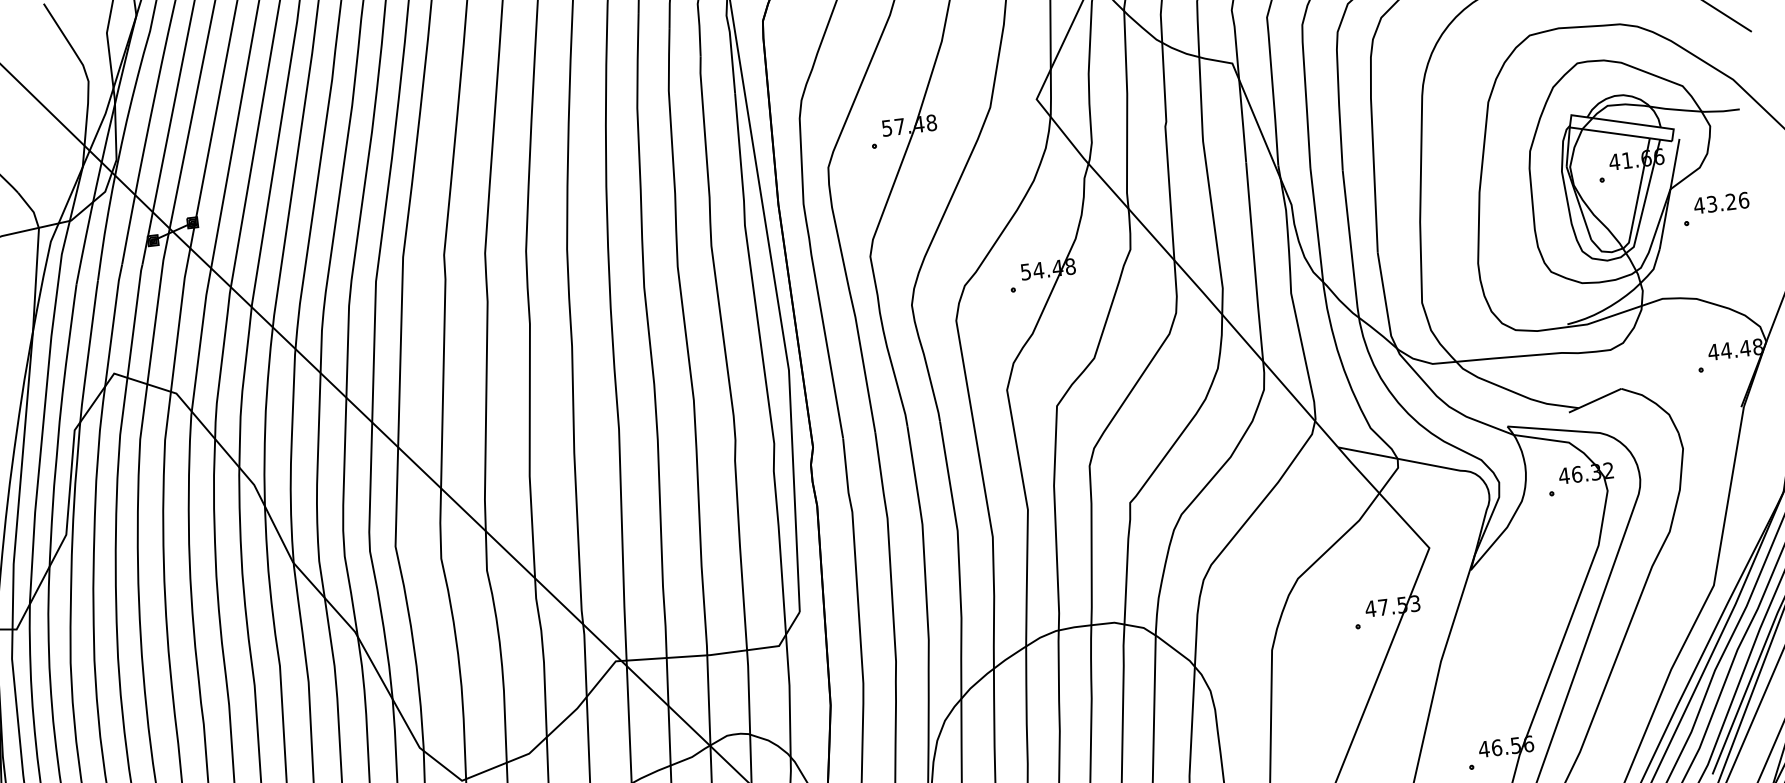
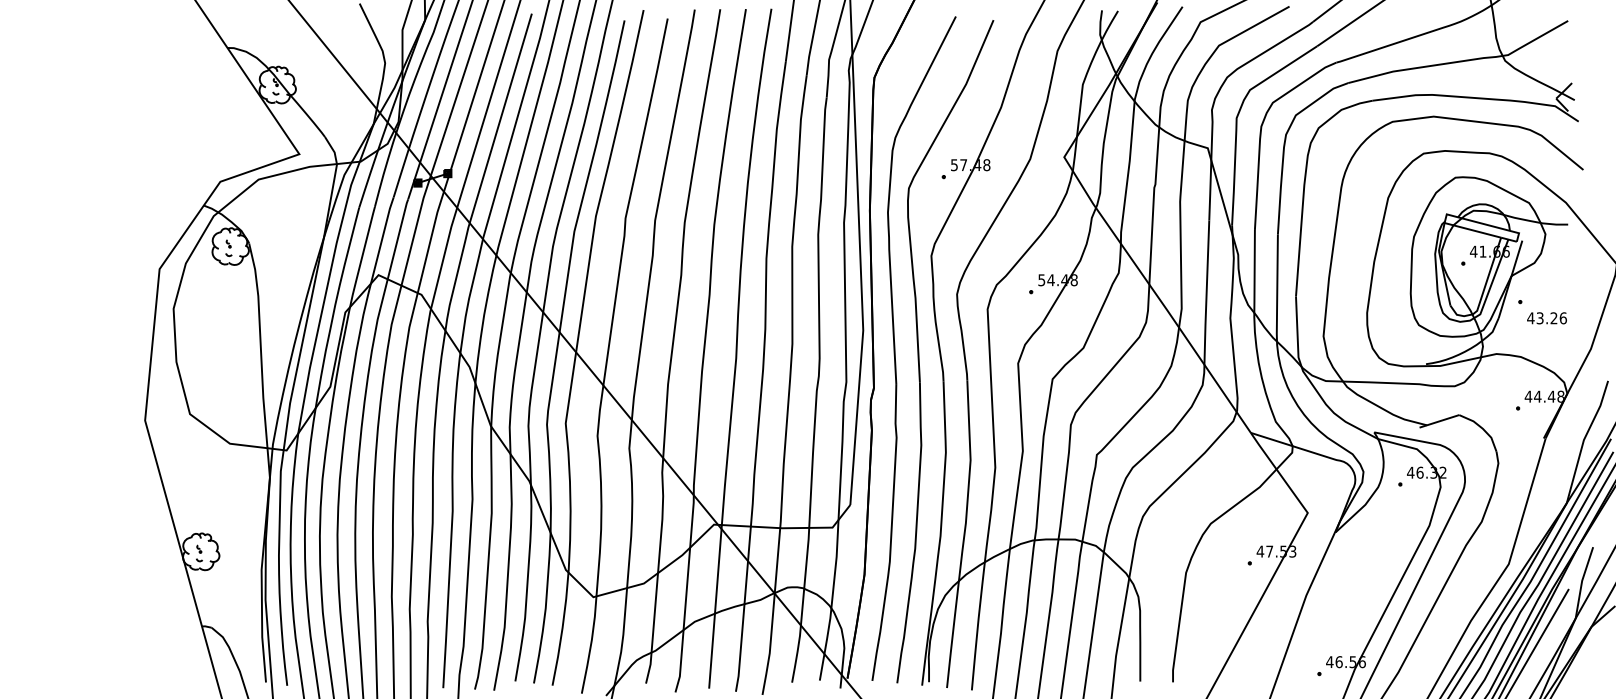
text: (1720, 203) -> (1546, 318), moved

